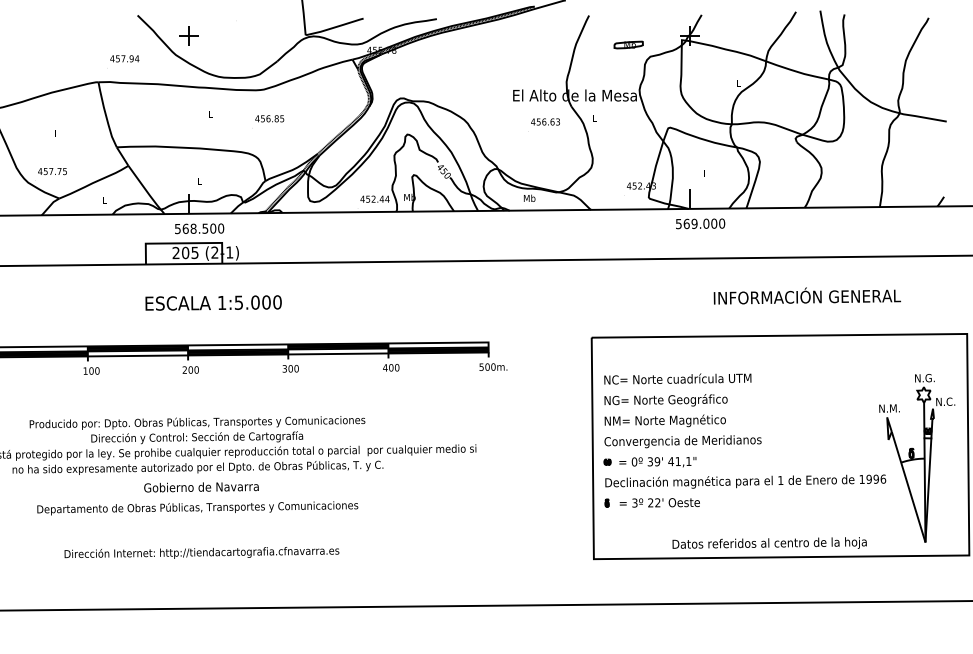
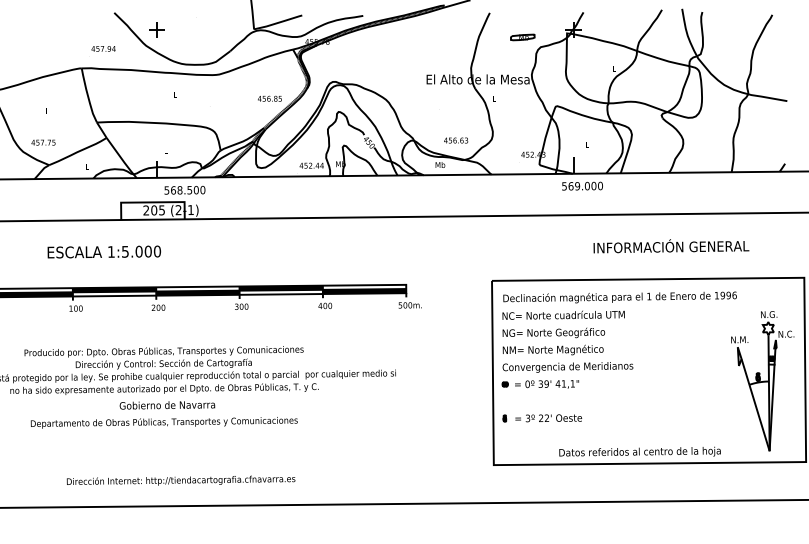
text: (269, 118) -> (269, 98), moved
text: (545, 121) -> (456, 140), moved
text: (199, 228) -> (184, 190), moved
text: (213, 302) -> (104, 251), moved
text: (745, 481) -> (619, 297), moved
text: (201, 552) -> (180, 480), moved

